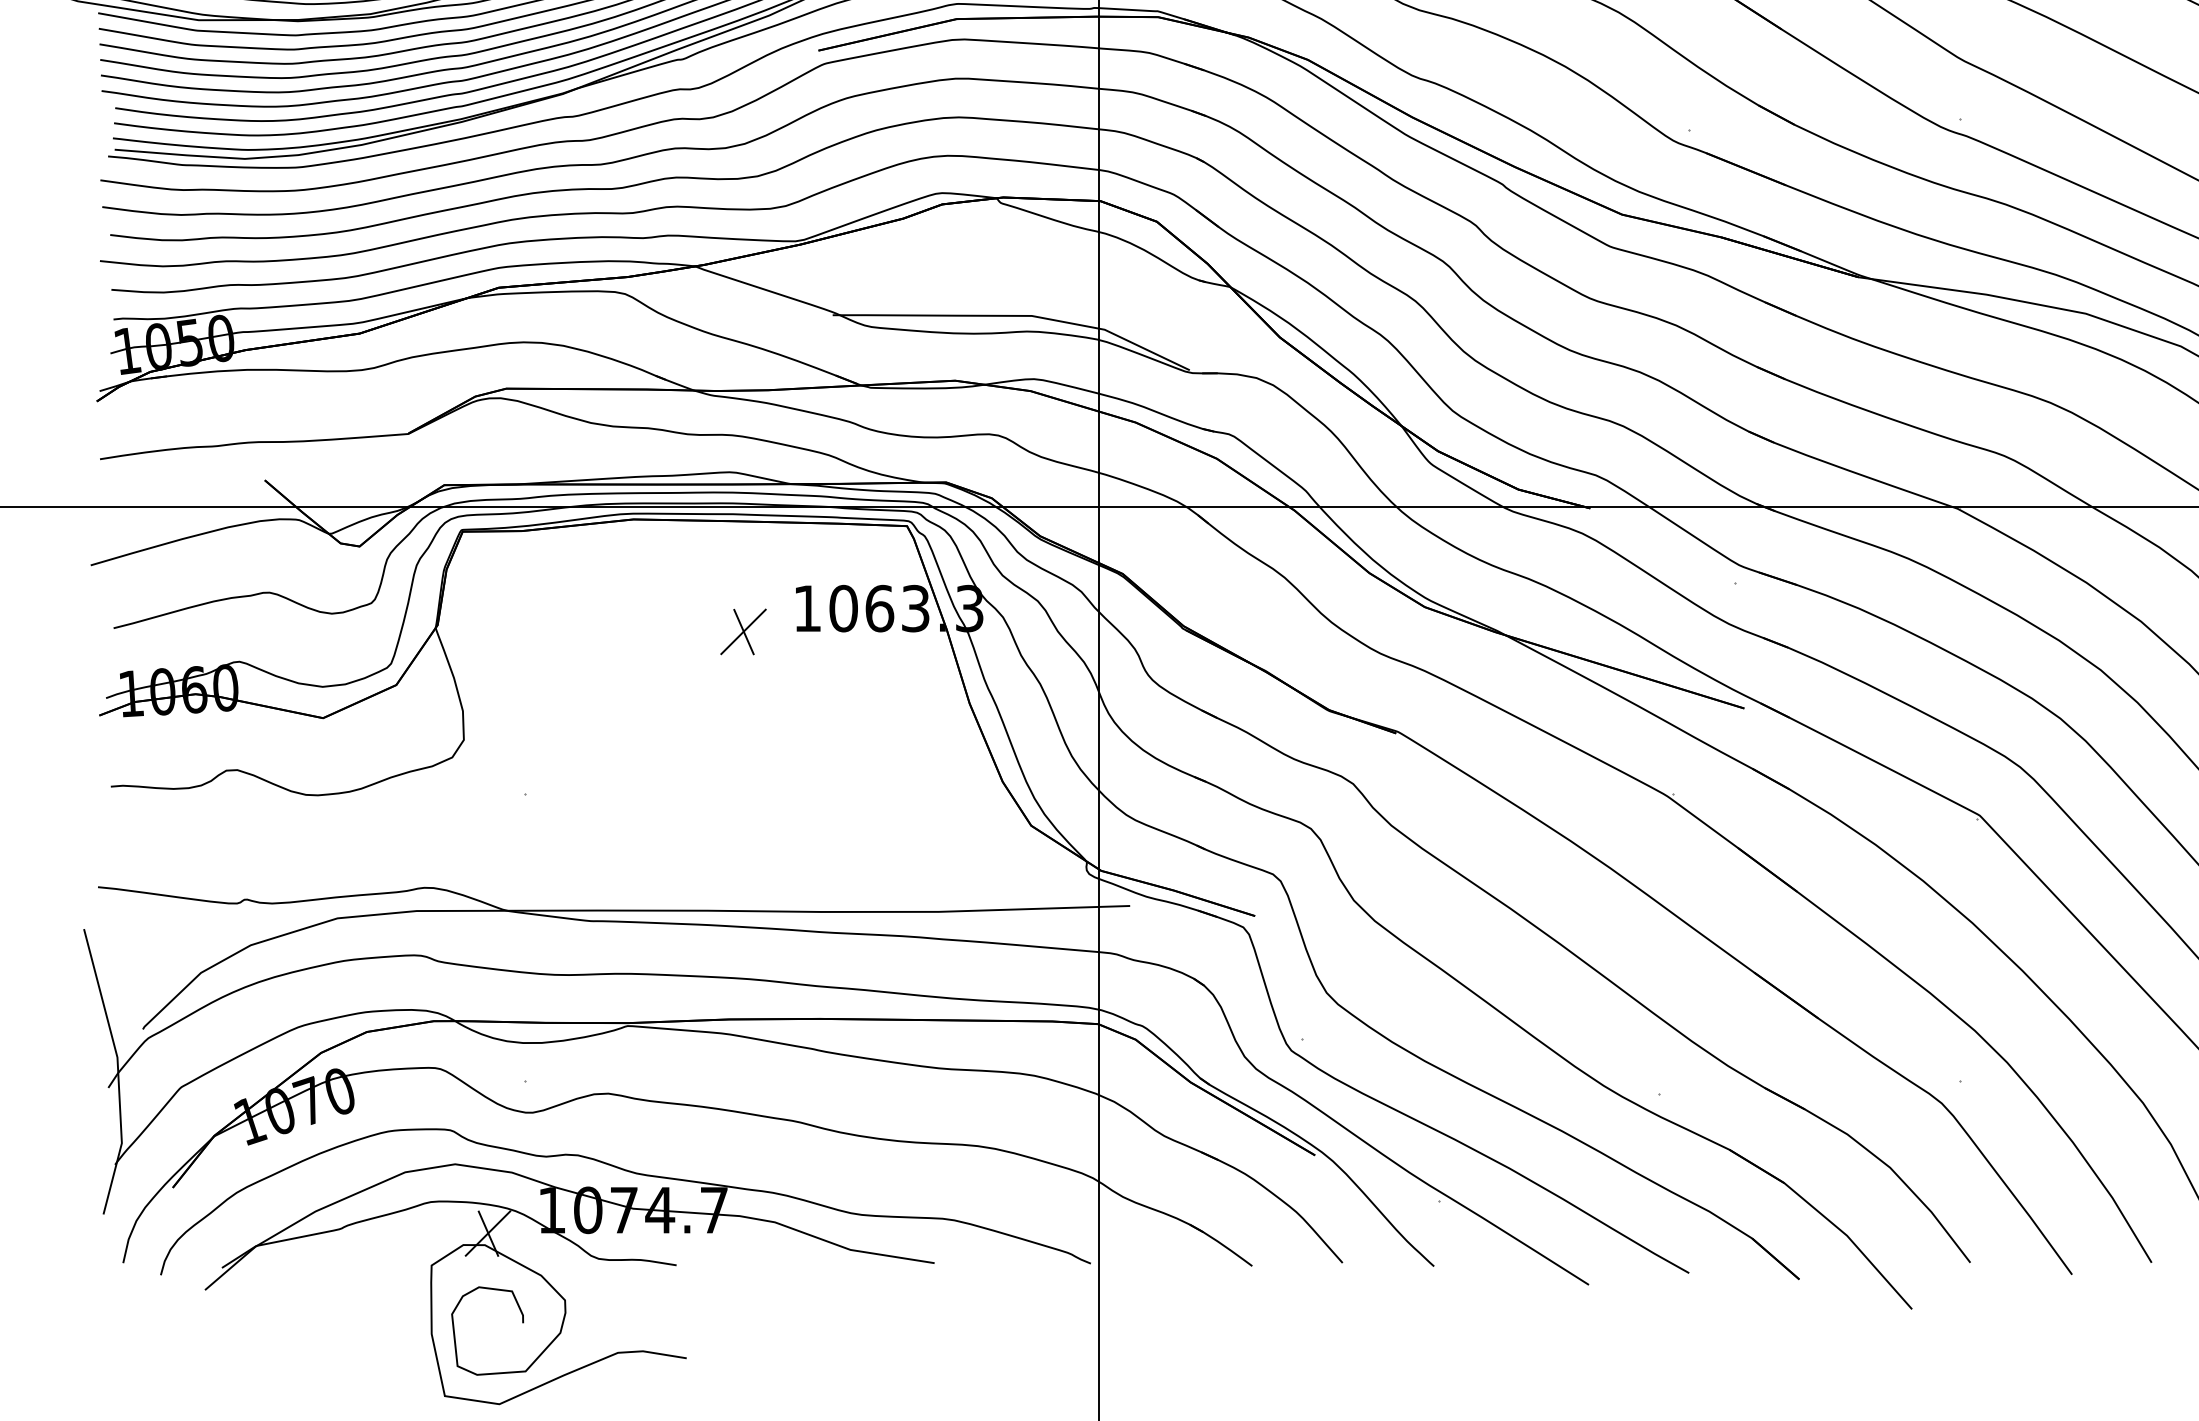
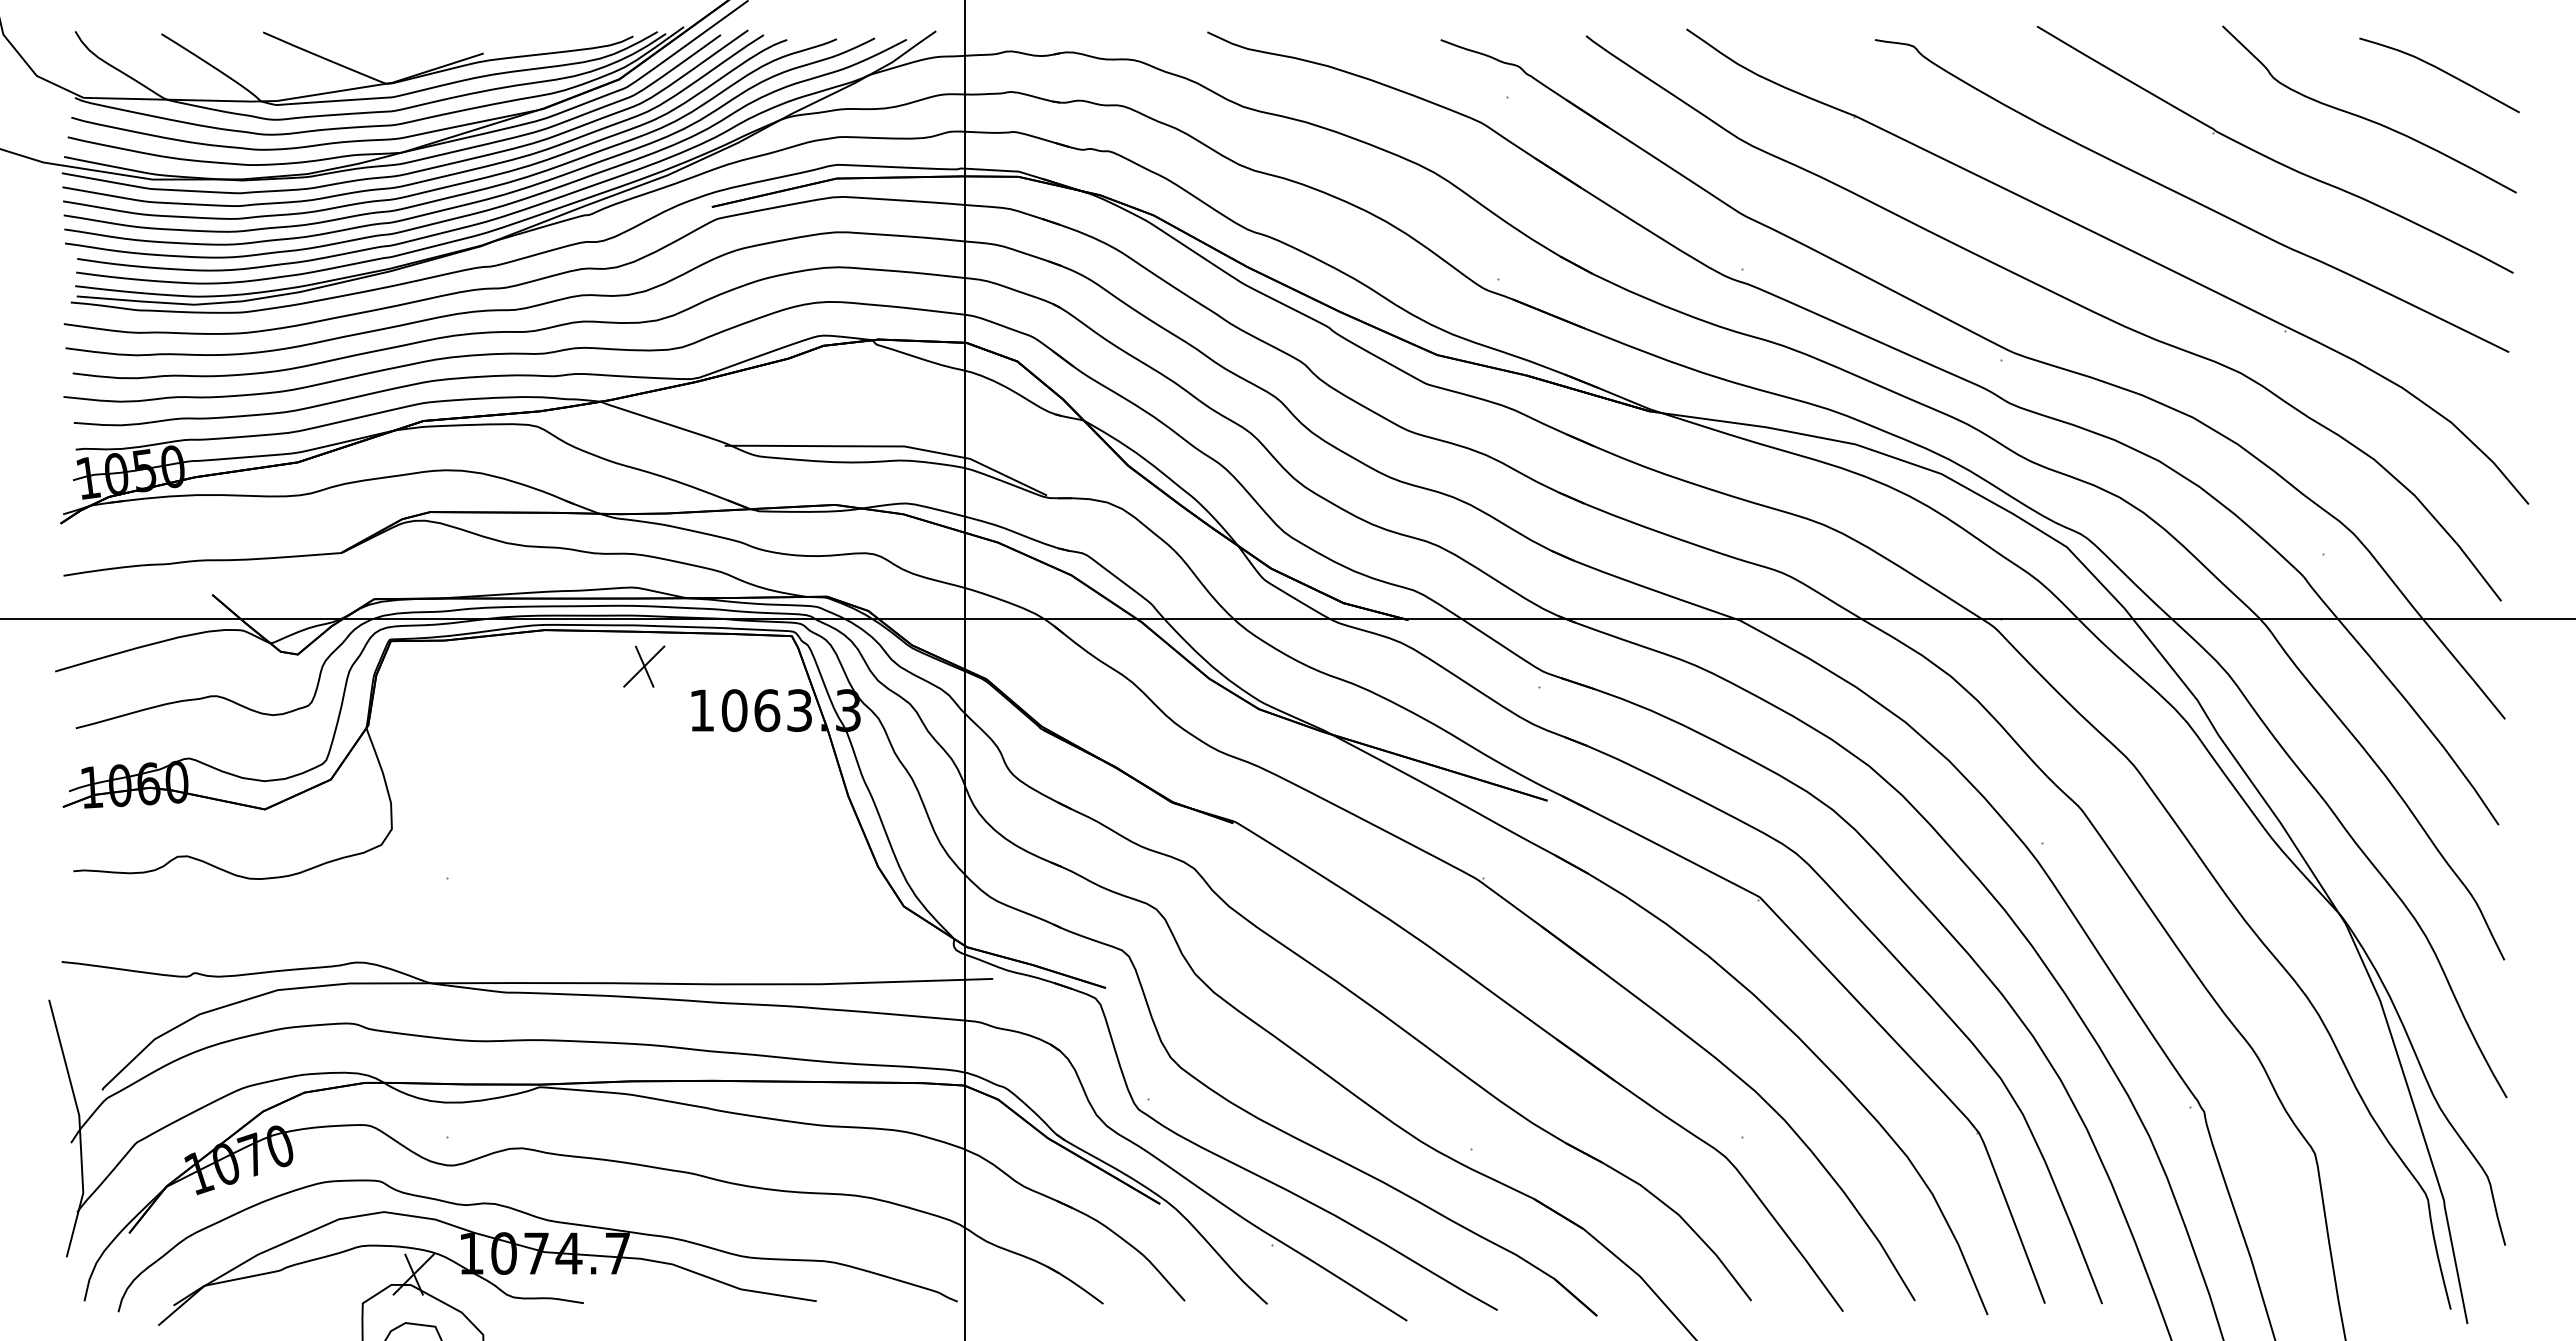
part: (743, 631) -> (644, 666), moved

